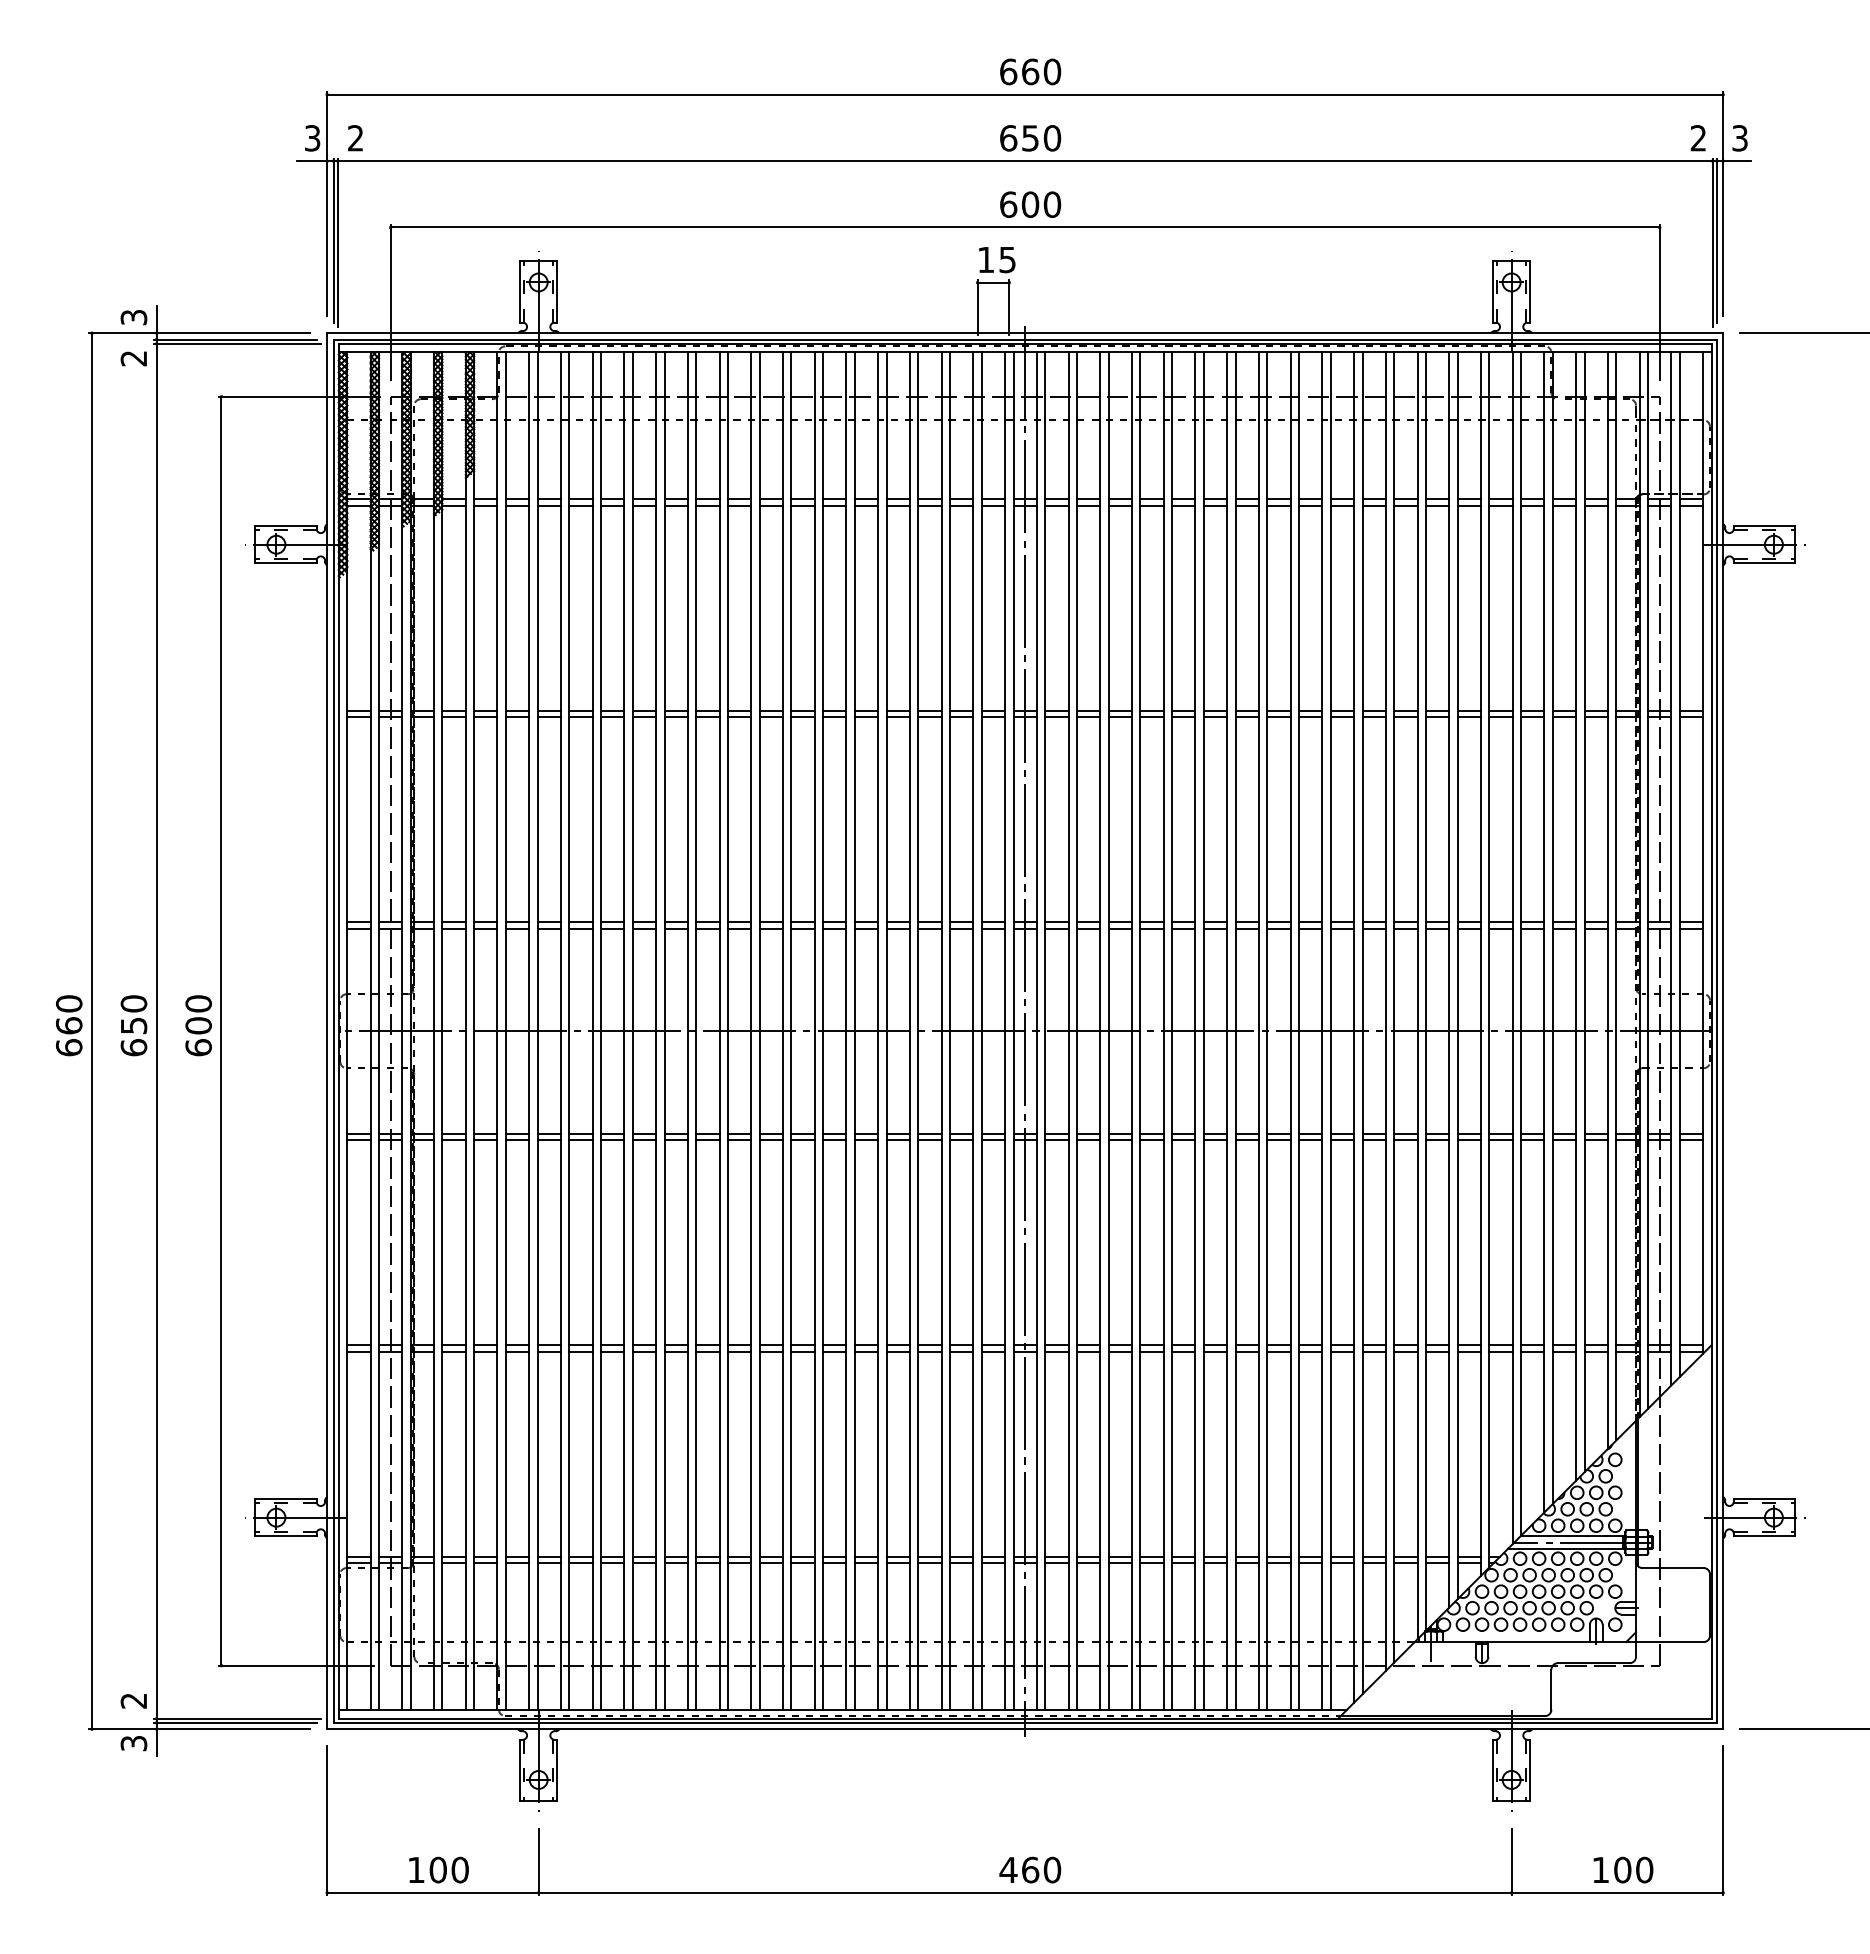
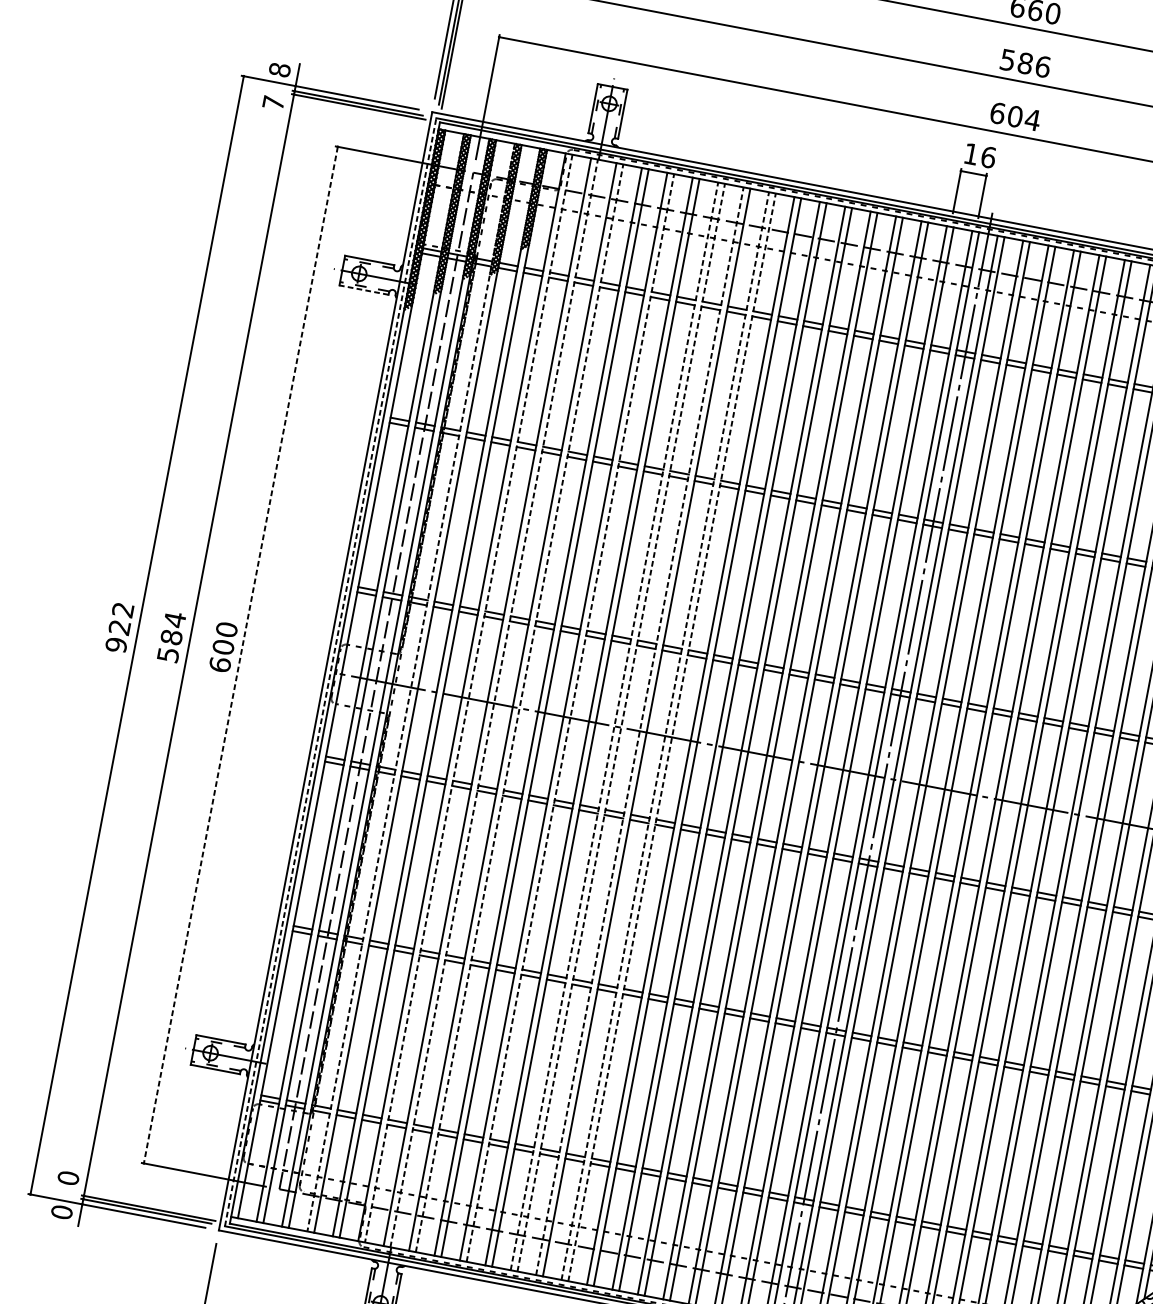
text: (1030, 138) -> (1025, 63), 650 -> 586
text: (1052, 204) -> (1032, 119), 600 -> 604
text: (1007, 259) -> (988, 157), 15 -> 16
text: (133, 317) -> (279, 69), 3 -> 8
text: (133, 358) -> (273, 102), 2 -> 7
line: (285, 563) -> (363, 290), solid -> dashed
text: (69, 1025) -> (120, 627), 660 -> 922
text: (133, 1025) -> (171, 637), 650 -> 584
line: (221, 1031) -> (240, 655), solid -> dashed
line: (333, 1031) -> (330, 672), solid -> dashed
line: (434, 1031) -> (411, 687), solid -> dashed
line: (505, 1031) -> (468, 698), solid -> dashed
line: (537, 1031) -> (494, 703), solid -> dashed
line: (569, 1031) -> (519, 708), solid -> dashed
line: (632, 1031) -> (570, 718), solid -> dashed
line: (687, 1031) -> (614, 726), solid -> dashed
line: (696, 1031) -> (621, 727), solid -> dashed
line: (719, 1031) -> (639, 731), solid -> dashed
line: (751, 1031) -> (665, 736), solid -> dashed
line: (759, 1031) -> (671, 737), solid -> dashed
text: (133, 1700) -> (68, 1177), 2 -> 0
text: (133, 1743) -> (61, 1212), 3 -> 0

